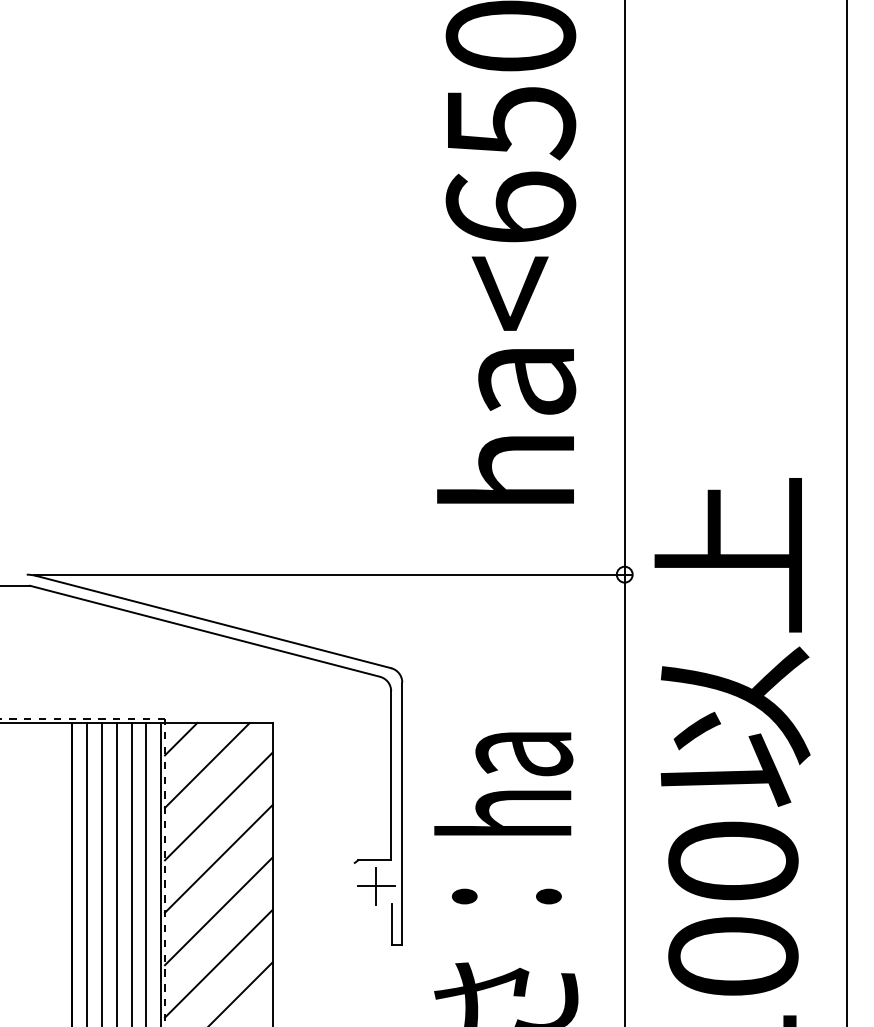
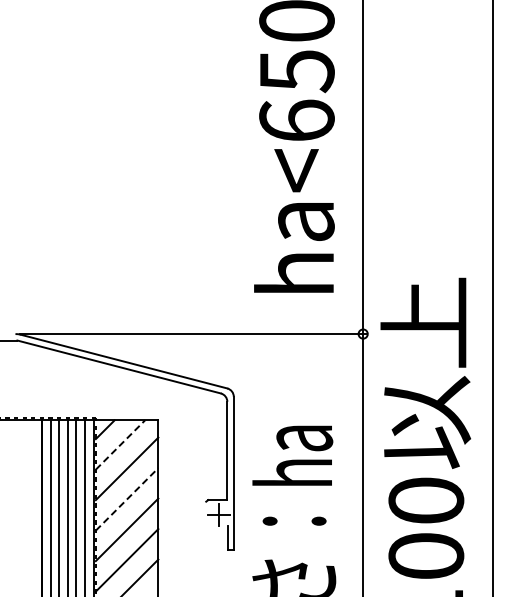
line: (207, 766) -> (120, 445), solid -> dashed
line: (219, 859) -> (127, 499), solid -> dashed

